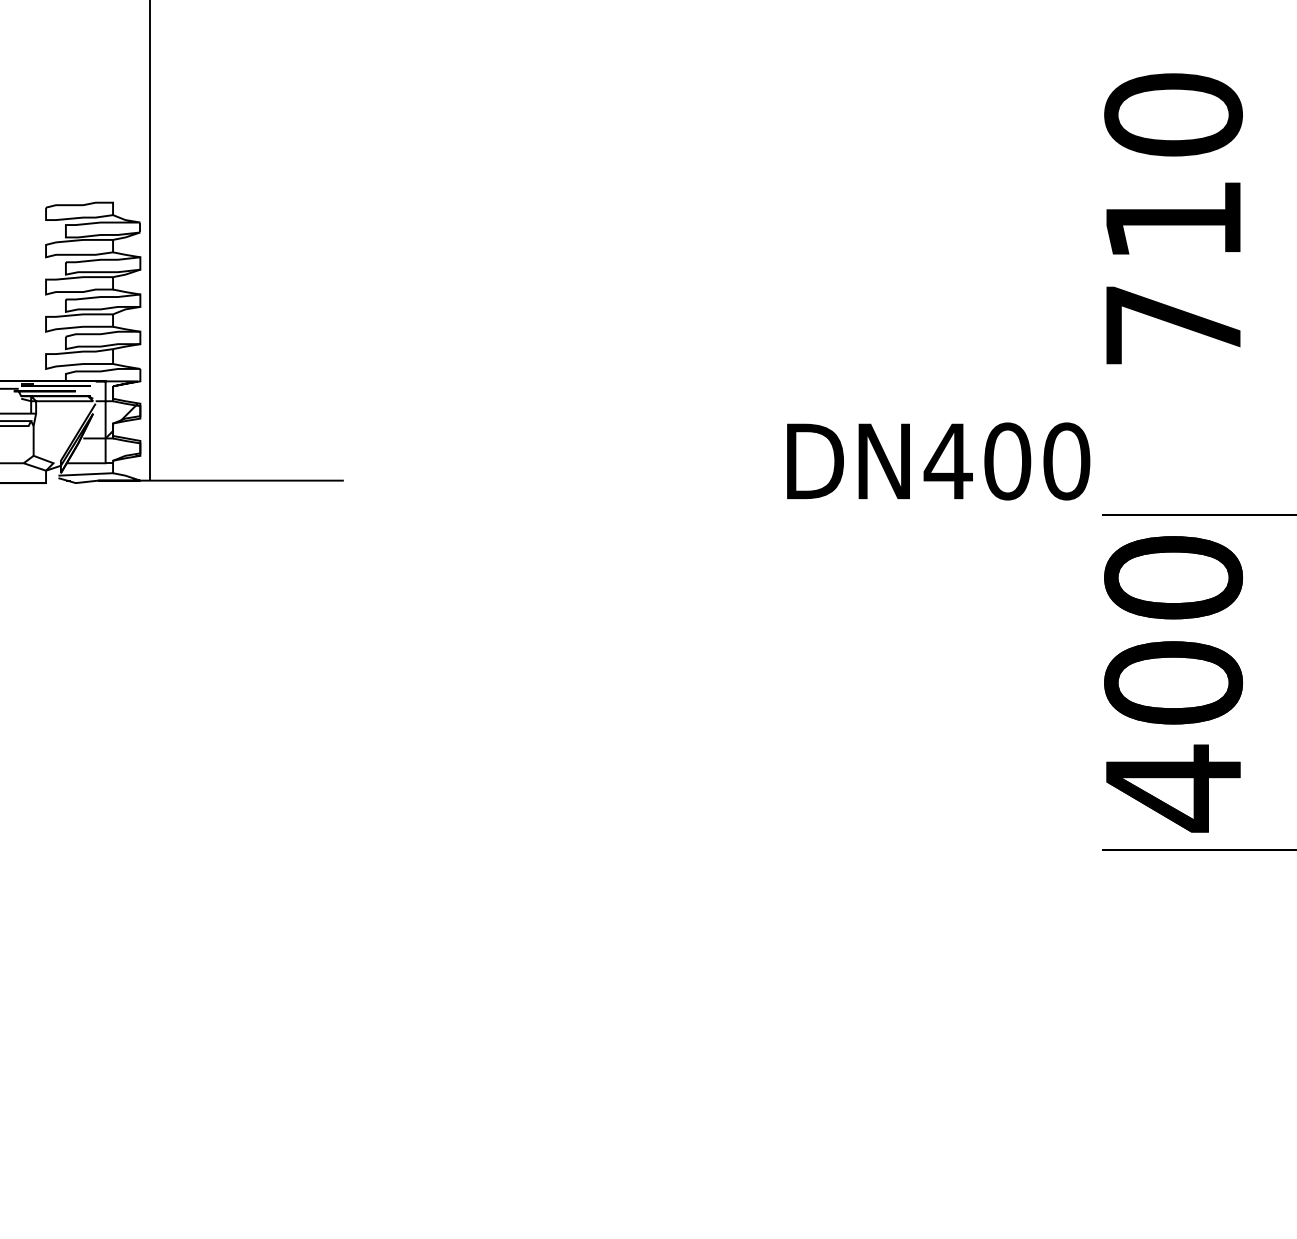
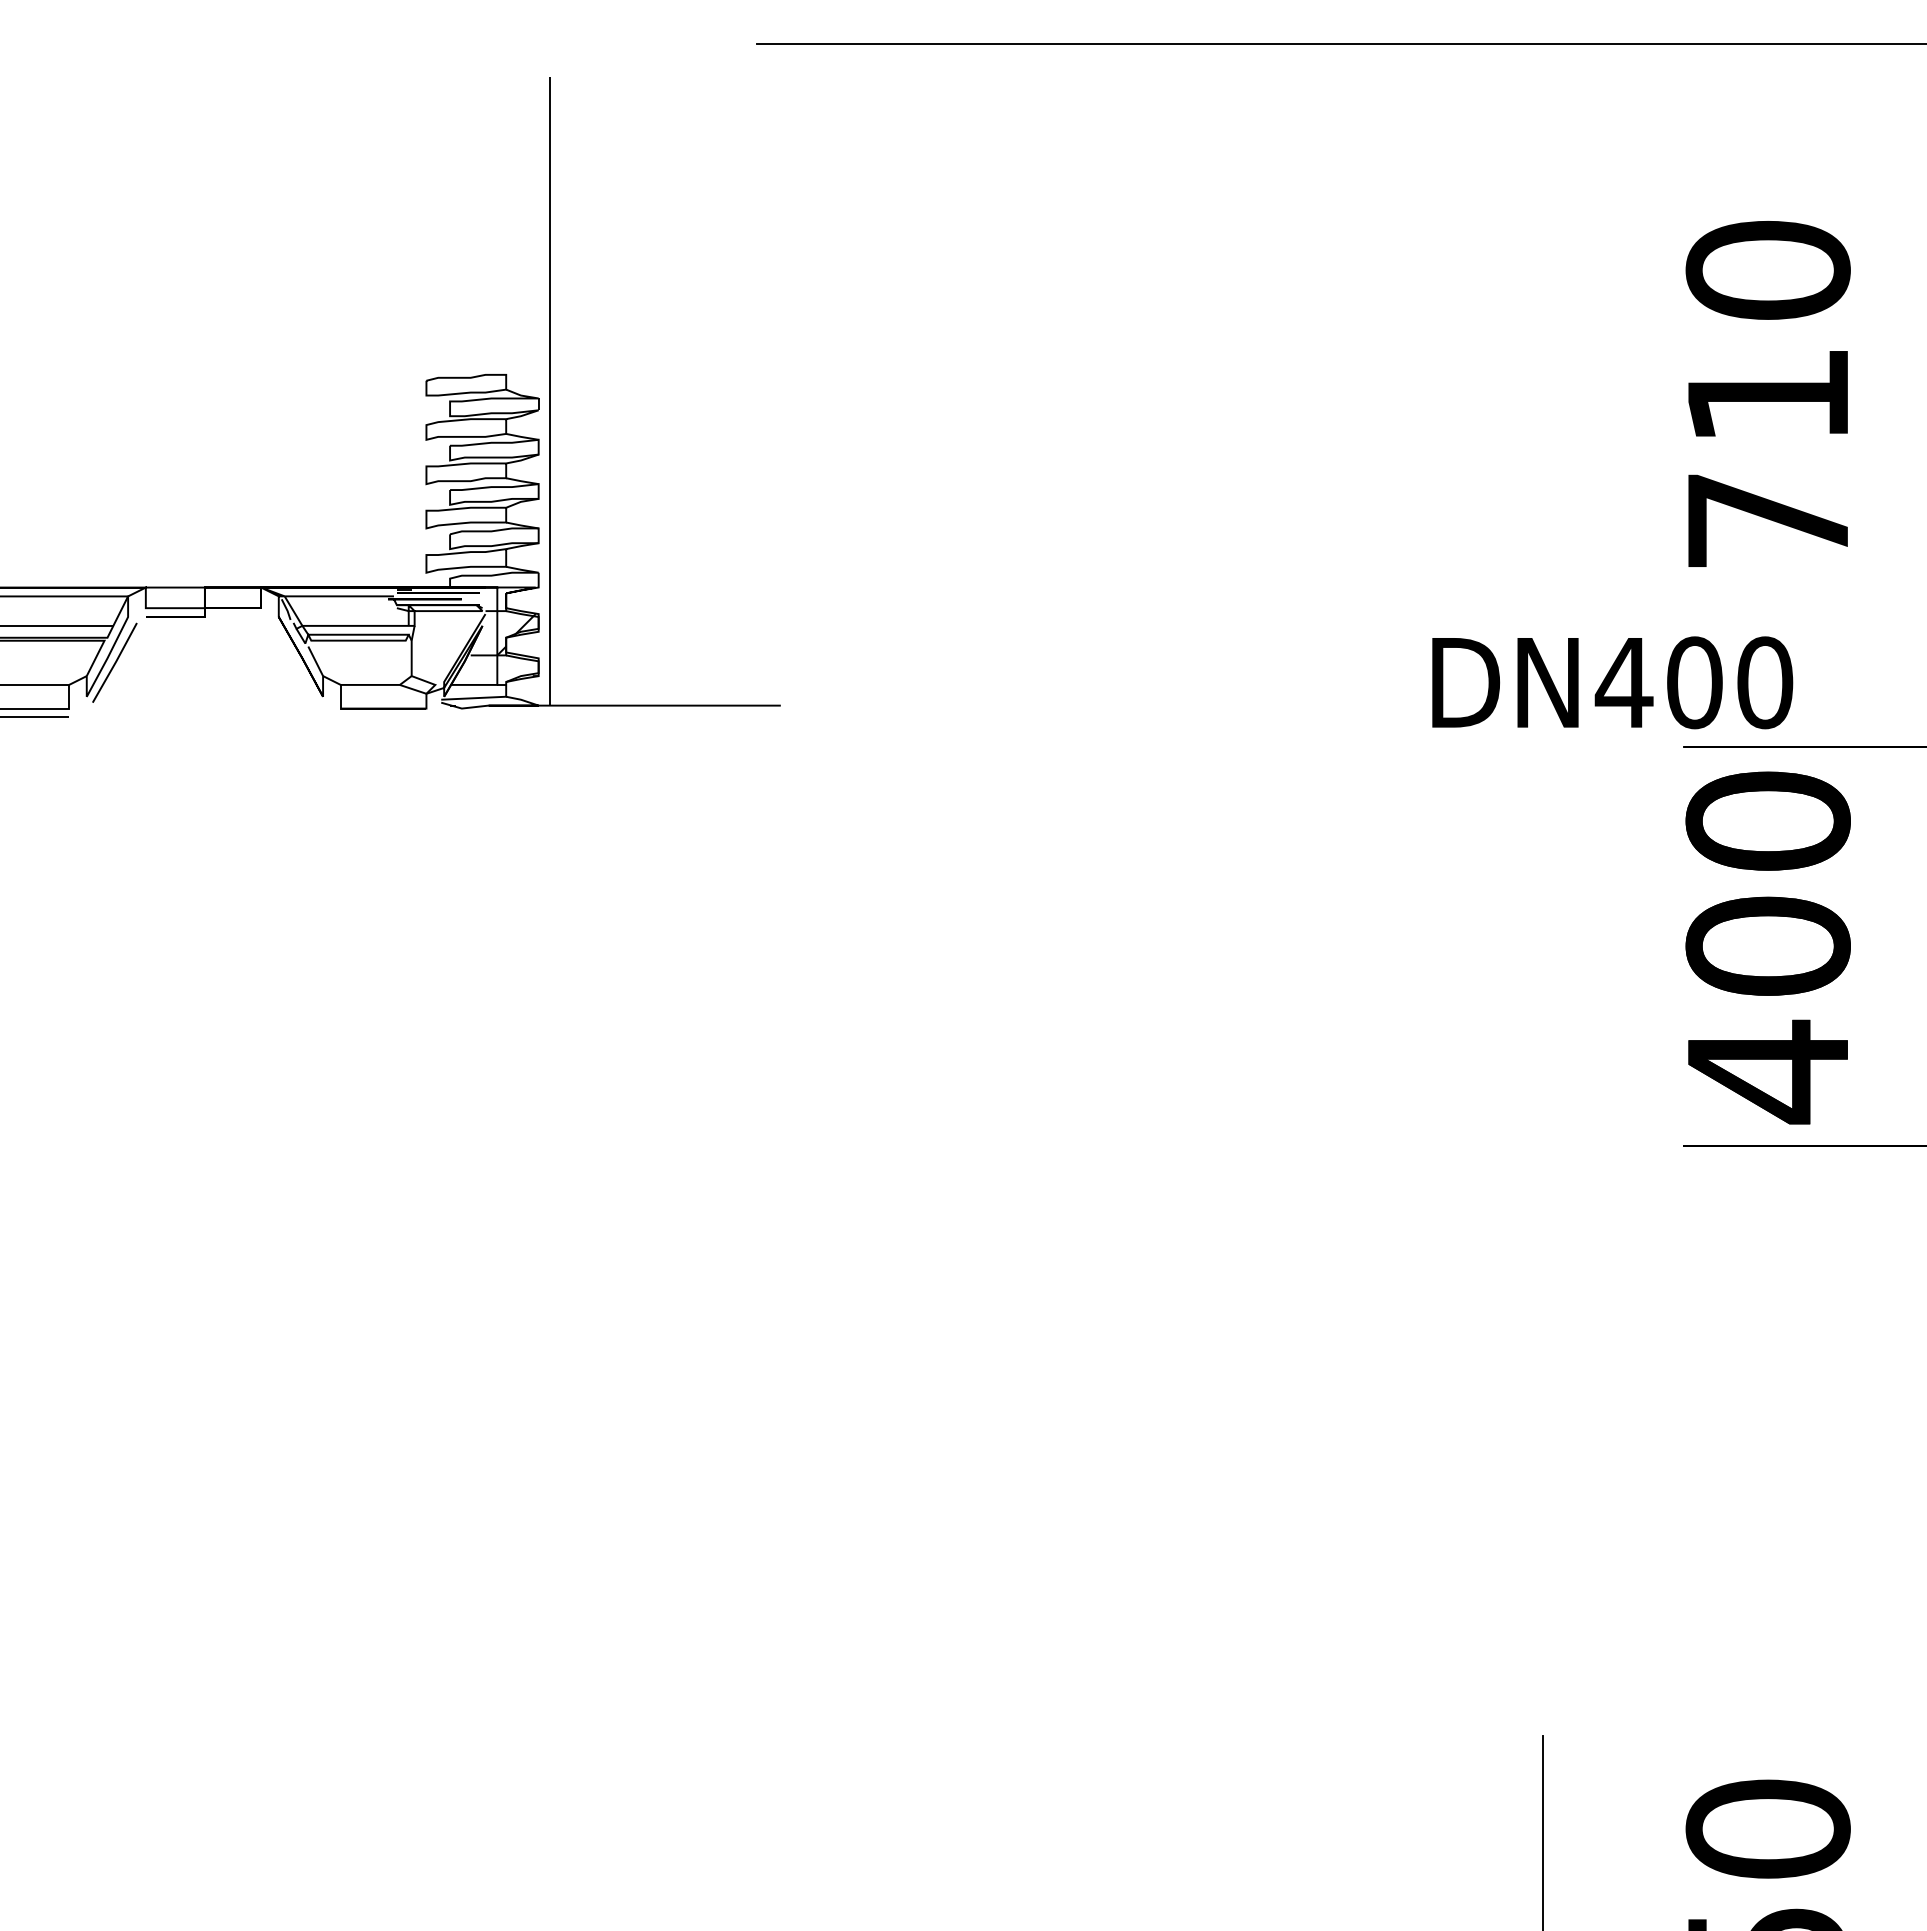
text: (938, 461) -> (1612, 682), moved

